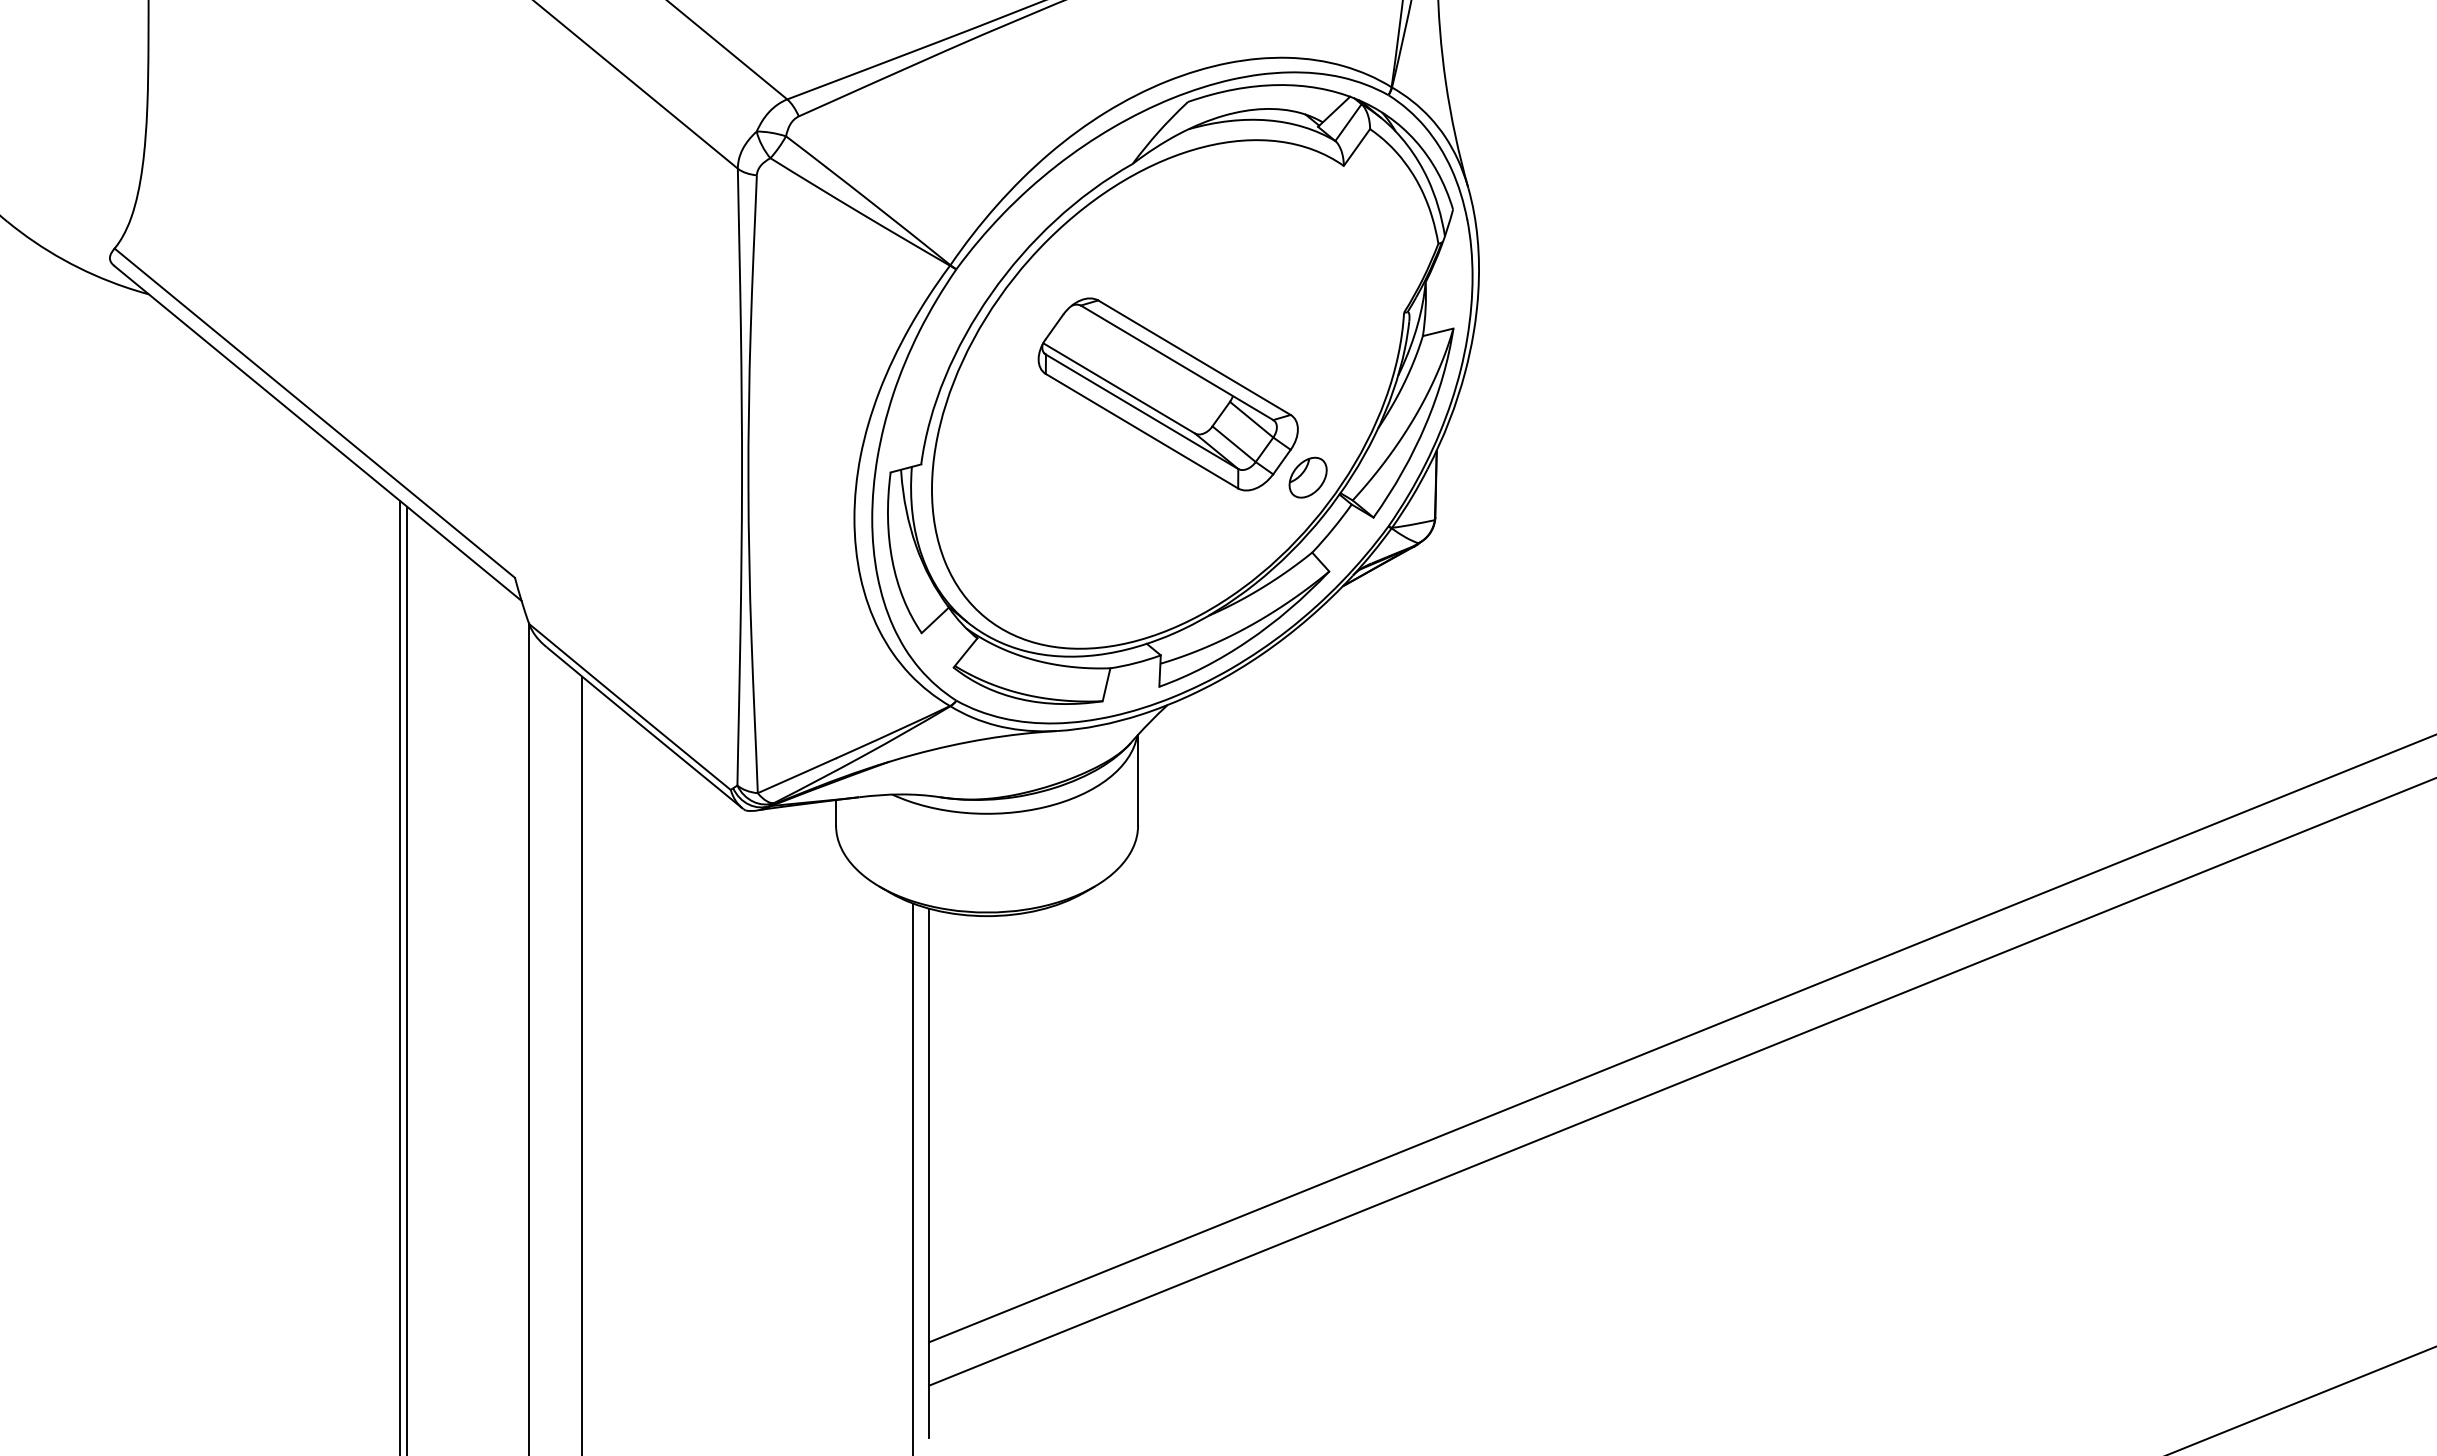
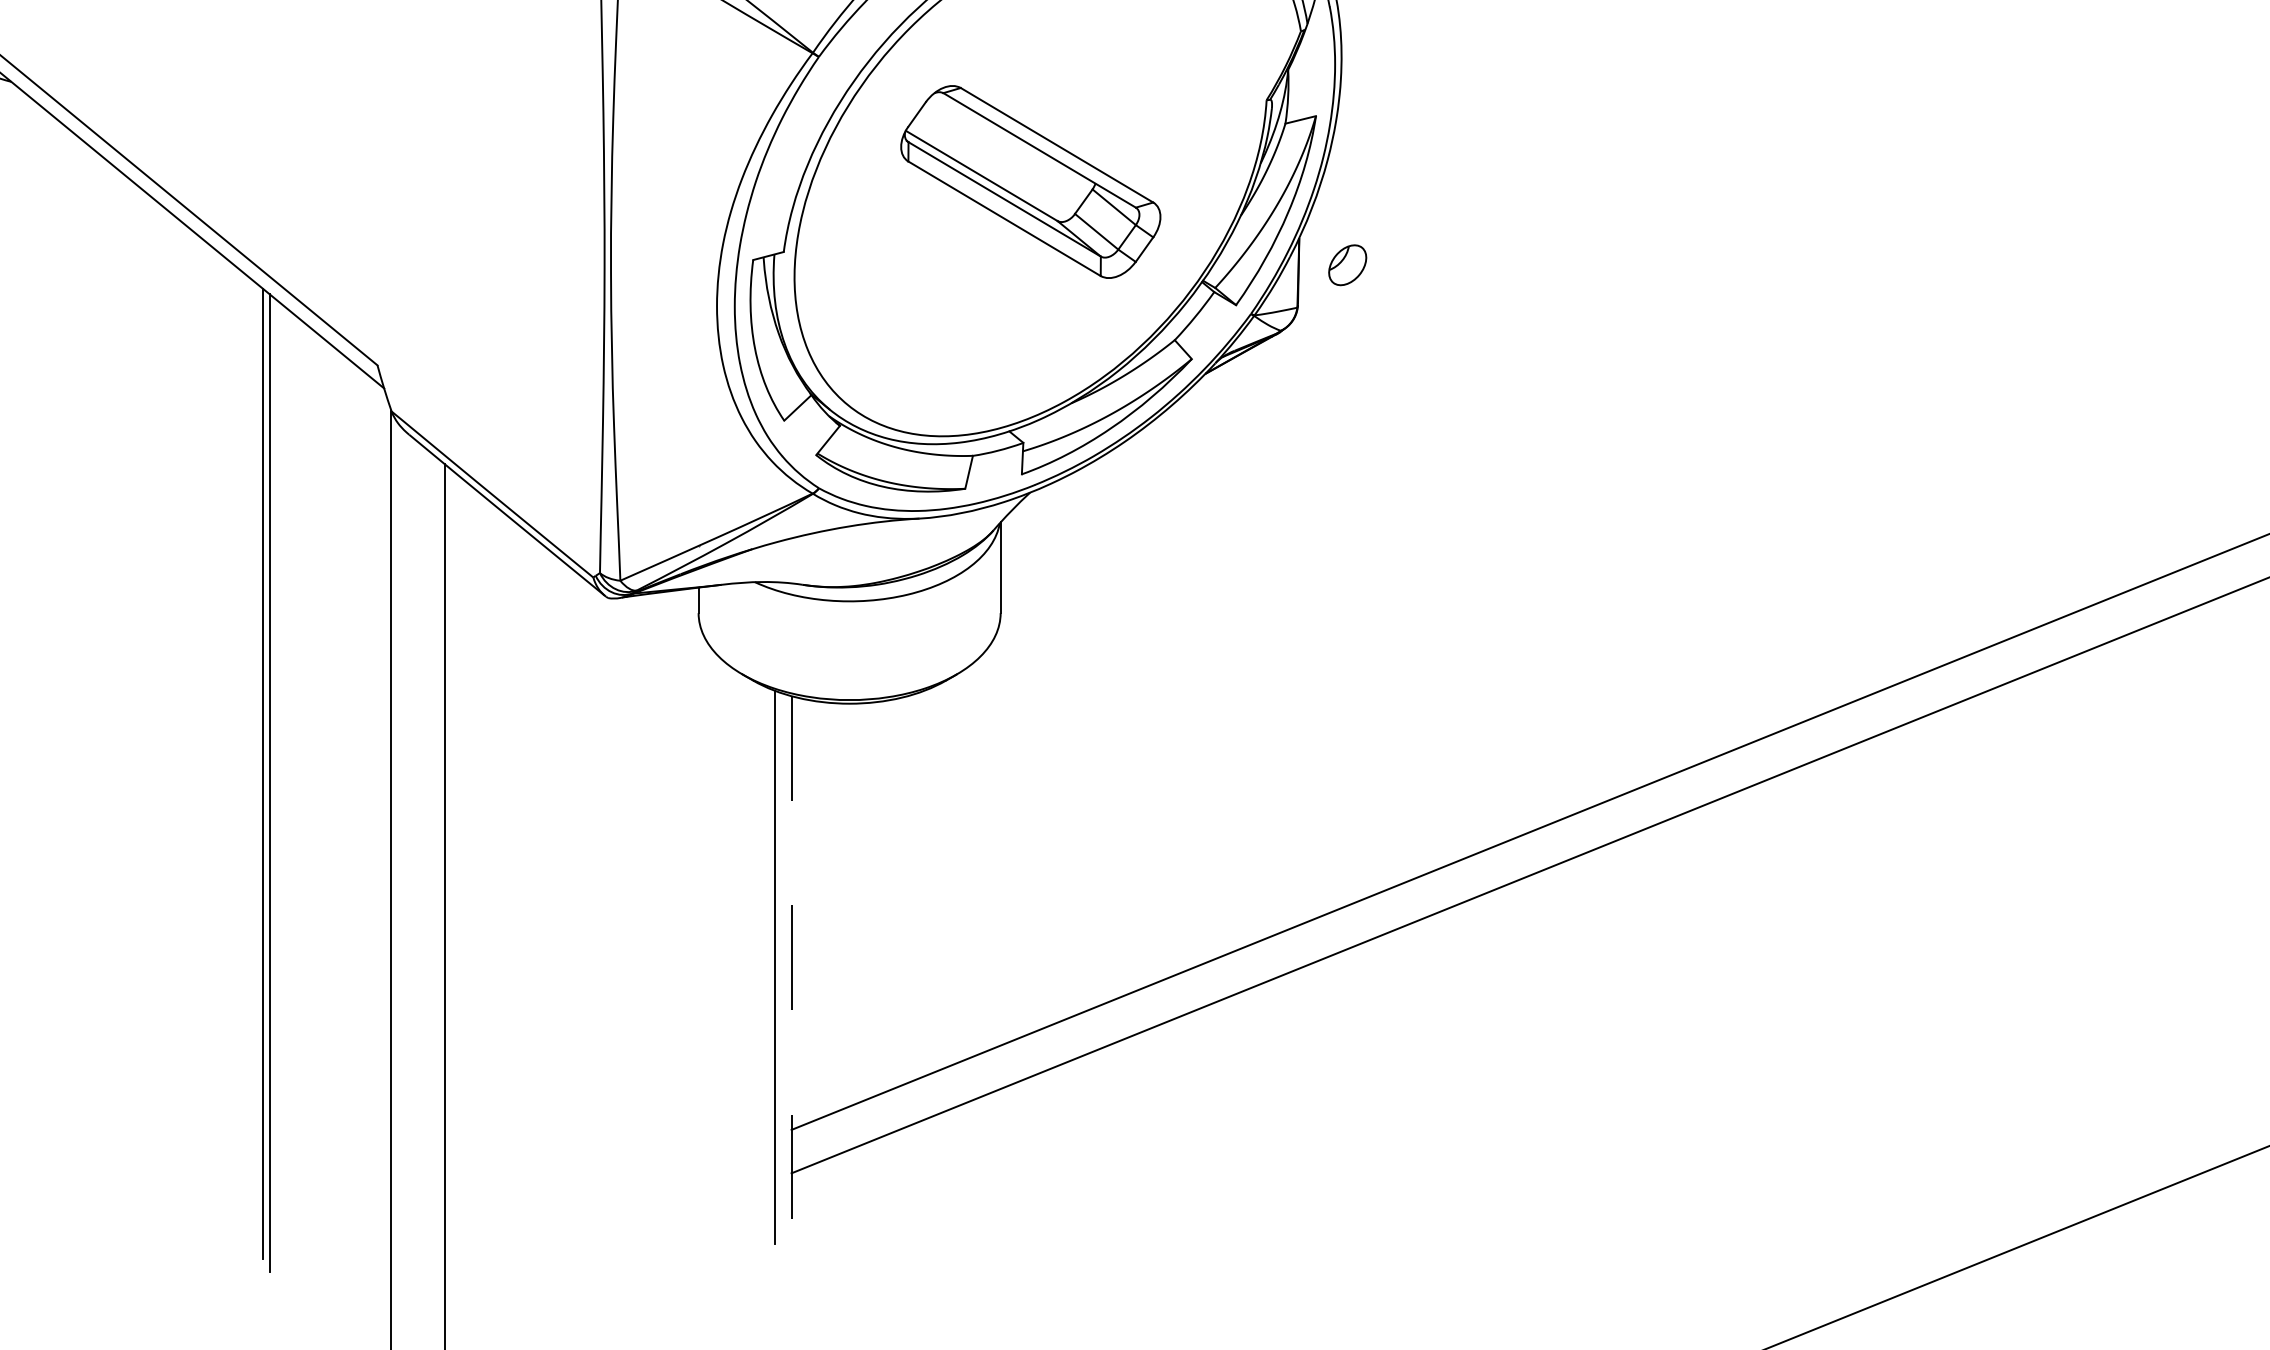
part: (1307, 477) -> (1347, 265), moved
line: (929, 1173) -> (792, 961), solid -> dashed

